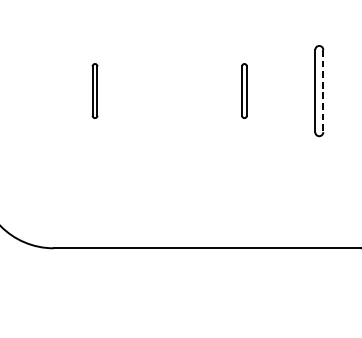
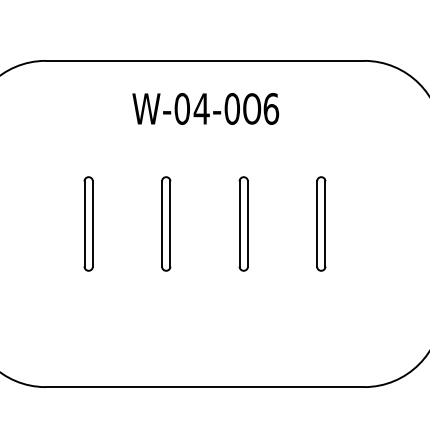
part: (94, 90) -> (88, 223), size x1.67
part: (170, 90) -> (166, 223), added
part: (244, 90) -> (243, 223), size x1.67
line: (323, 90) -> (325, 223), dashed -> solid

